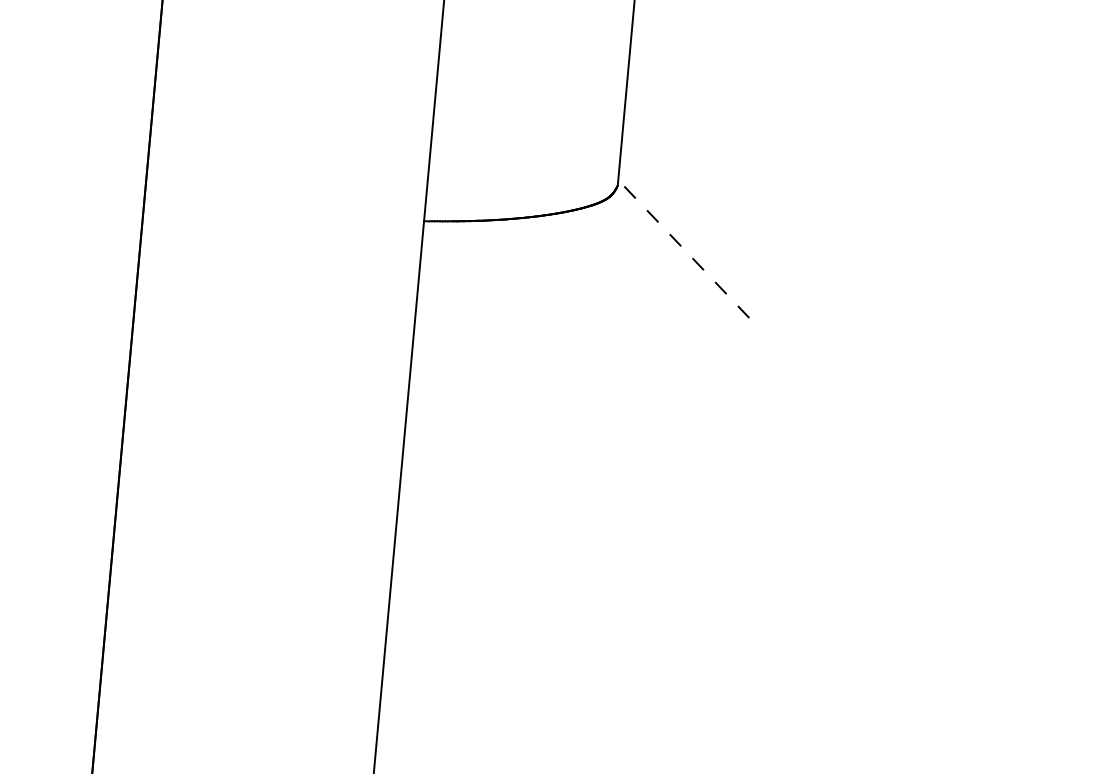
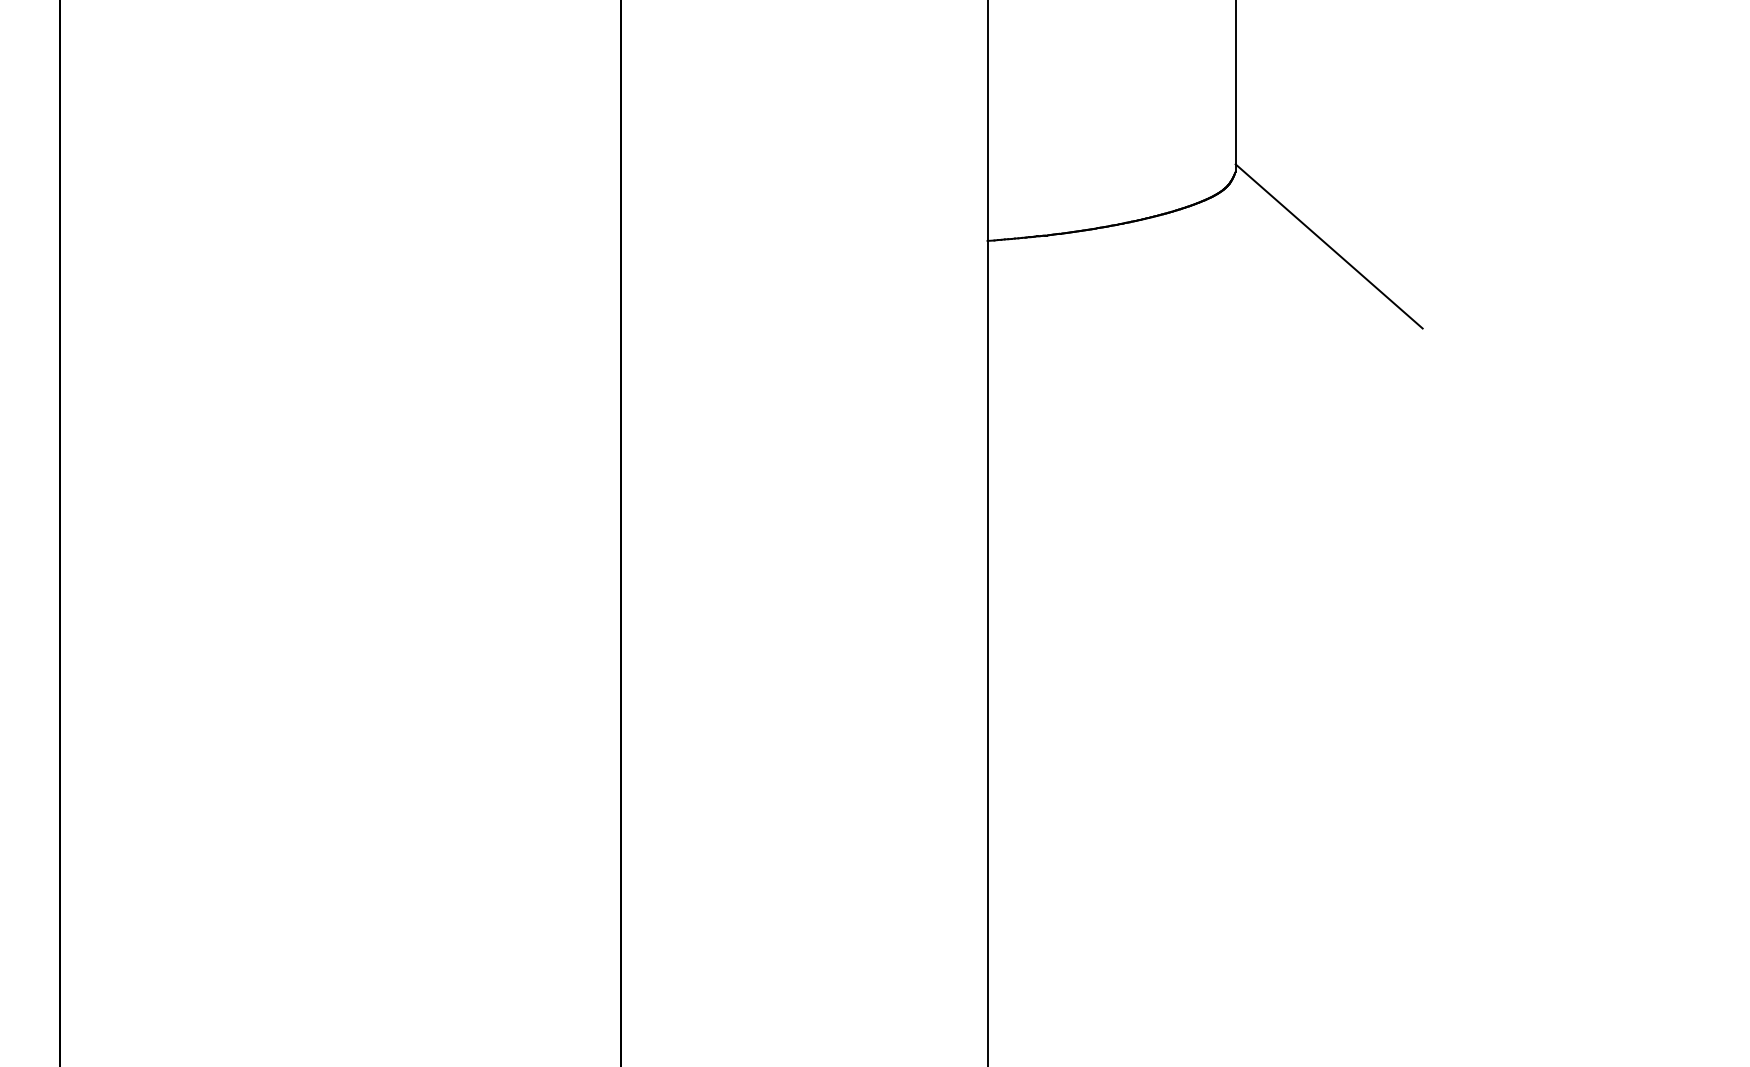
line: (683, 249) -> (1328, 246), dashed -> solid

